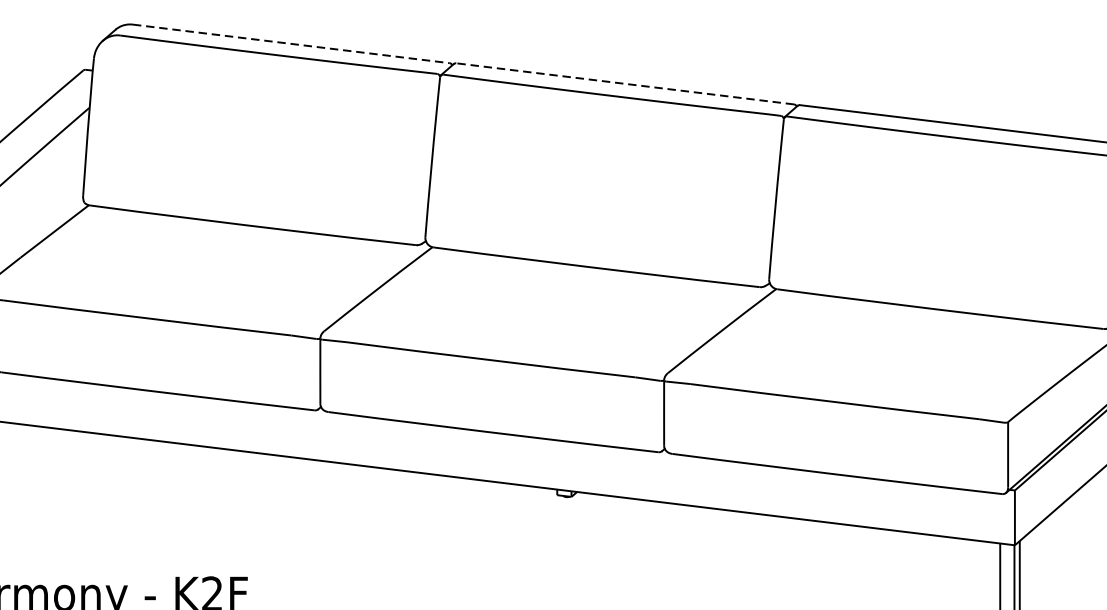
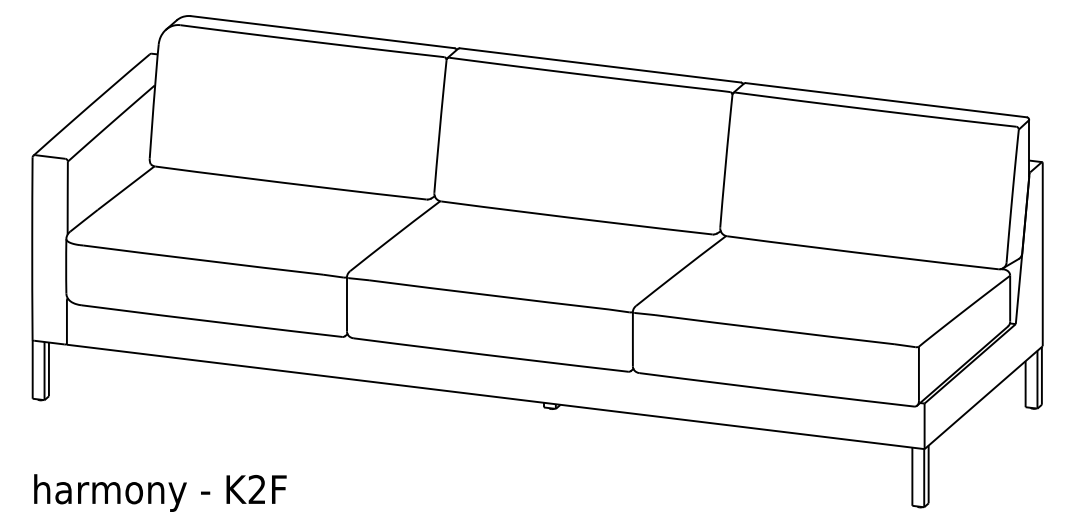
line: (290, 44) -> (322, 32), dashed -> solid
line: (623, 83) -> (599, 65), dashed -> solid

